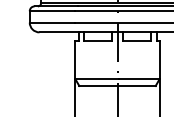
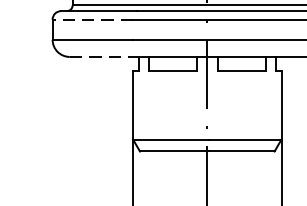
line: (52, 11) -> (92, 20), solid -> dashed
line: (60, 32) -> (106, 57), solid -> dashed

